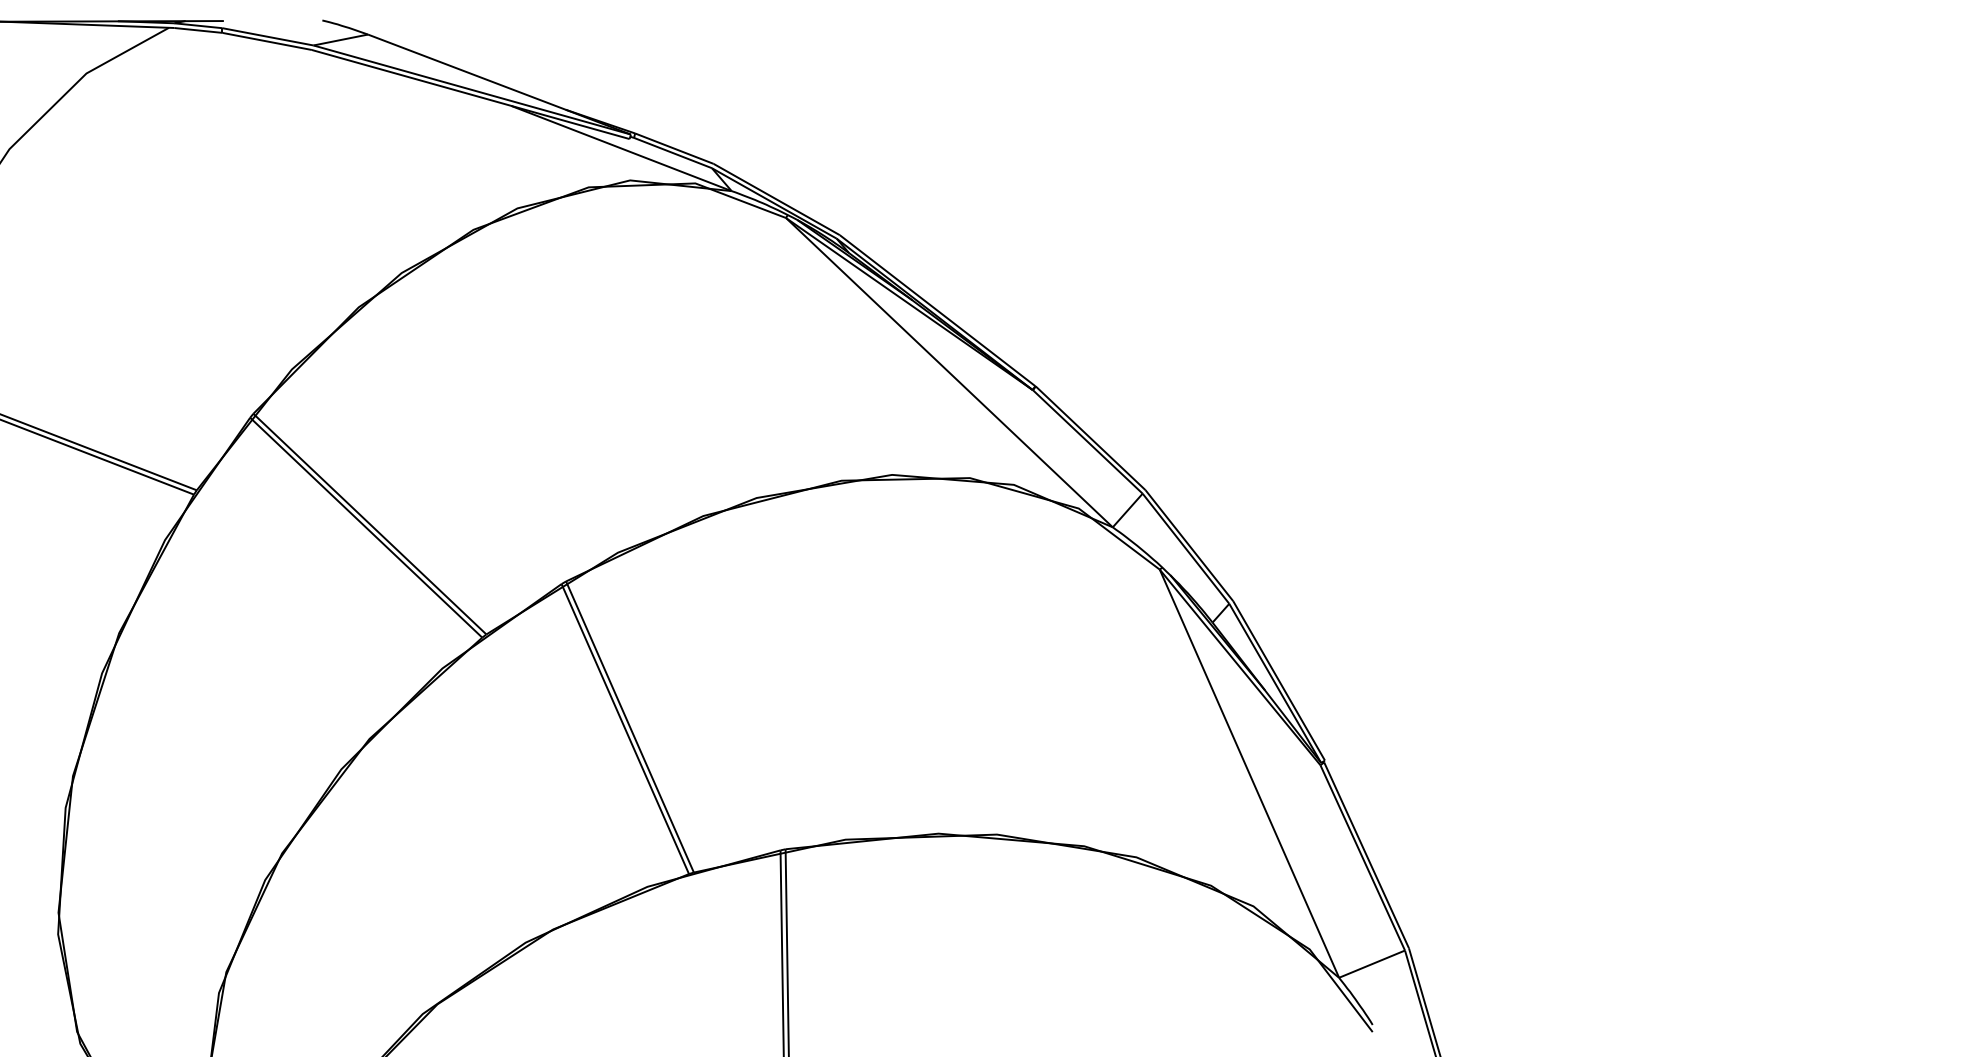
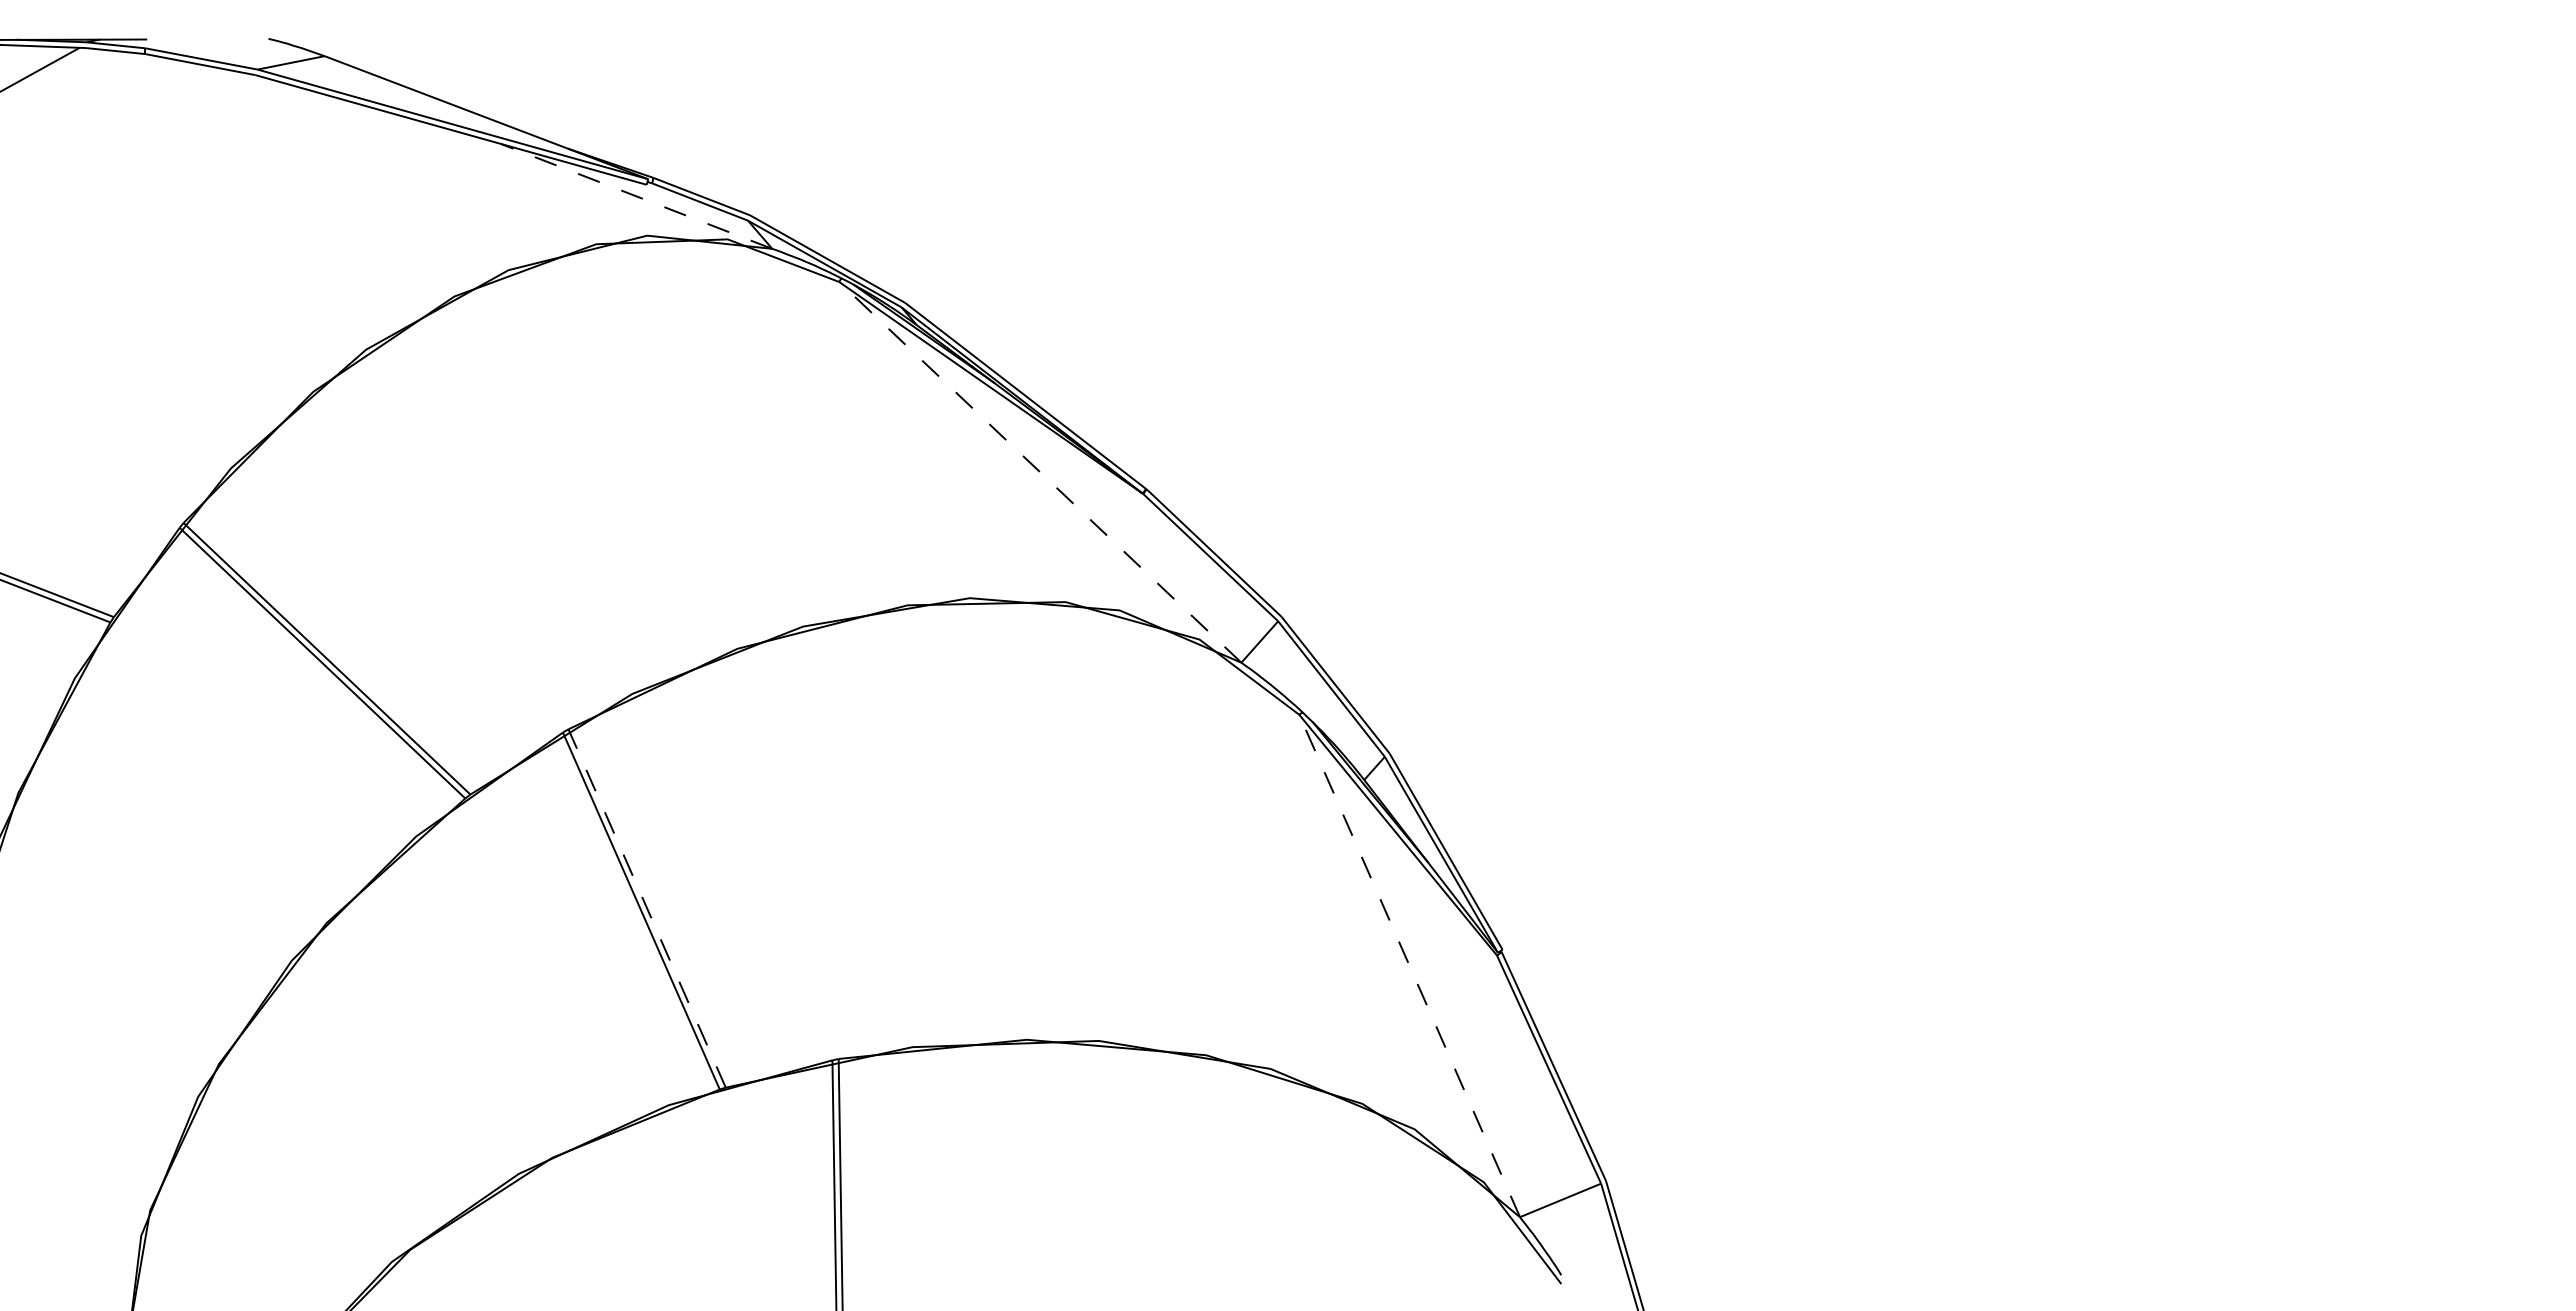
line: (621, 148) -> (636, 196), solid -> dashed
line: (949, 372) -> (1040, 472), solid -> dashed
line: (630, 727) -> (647, 908), solid -> dashed
line: (1249, 773) -> (1409, 965), solid -> dashed

